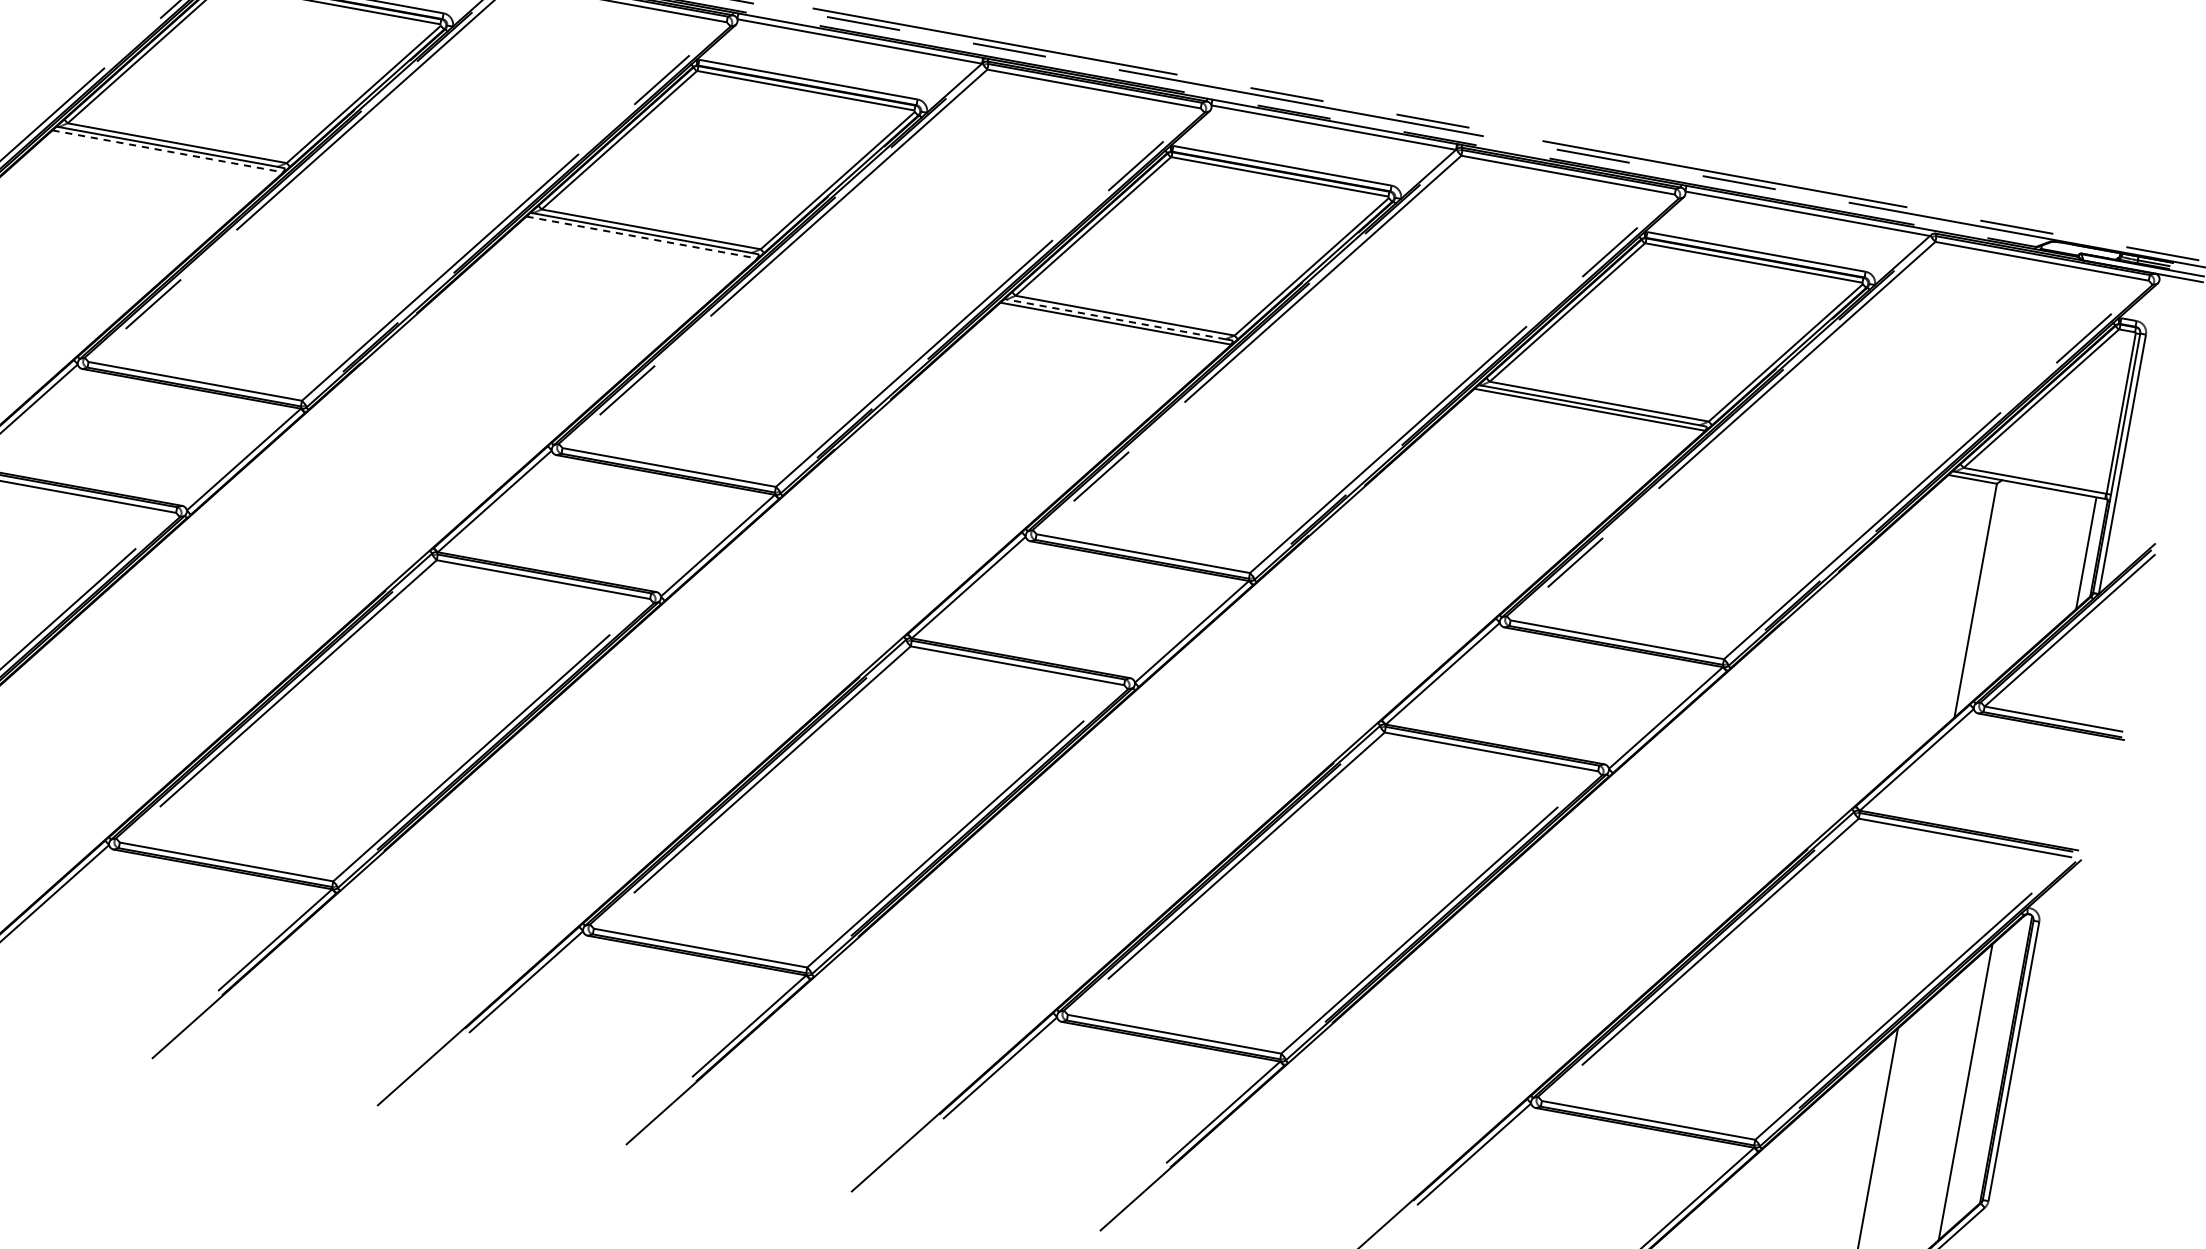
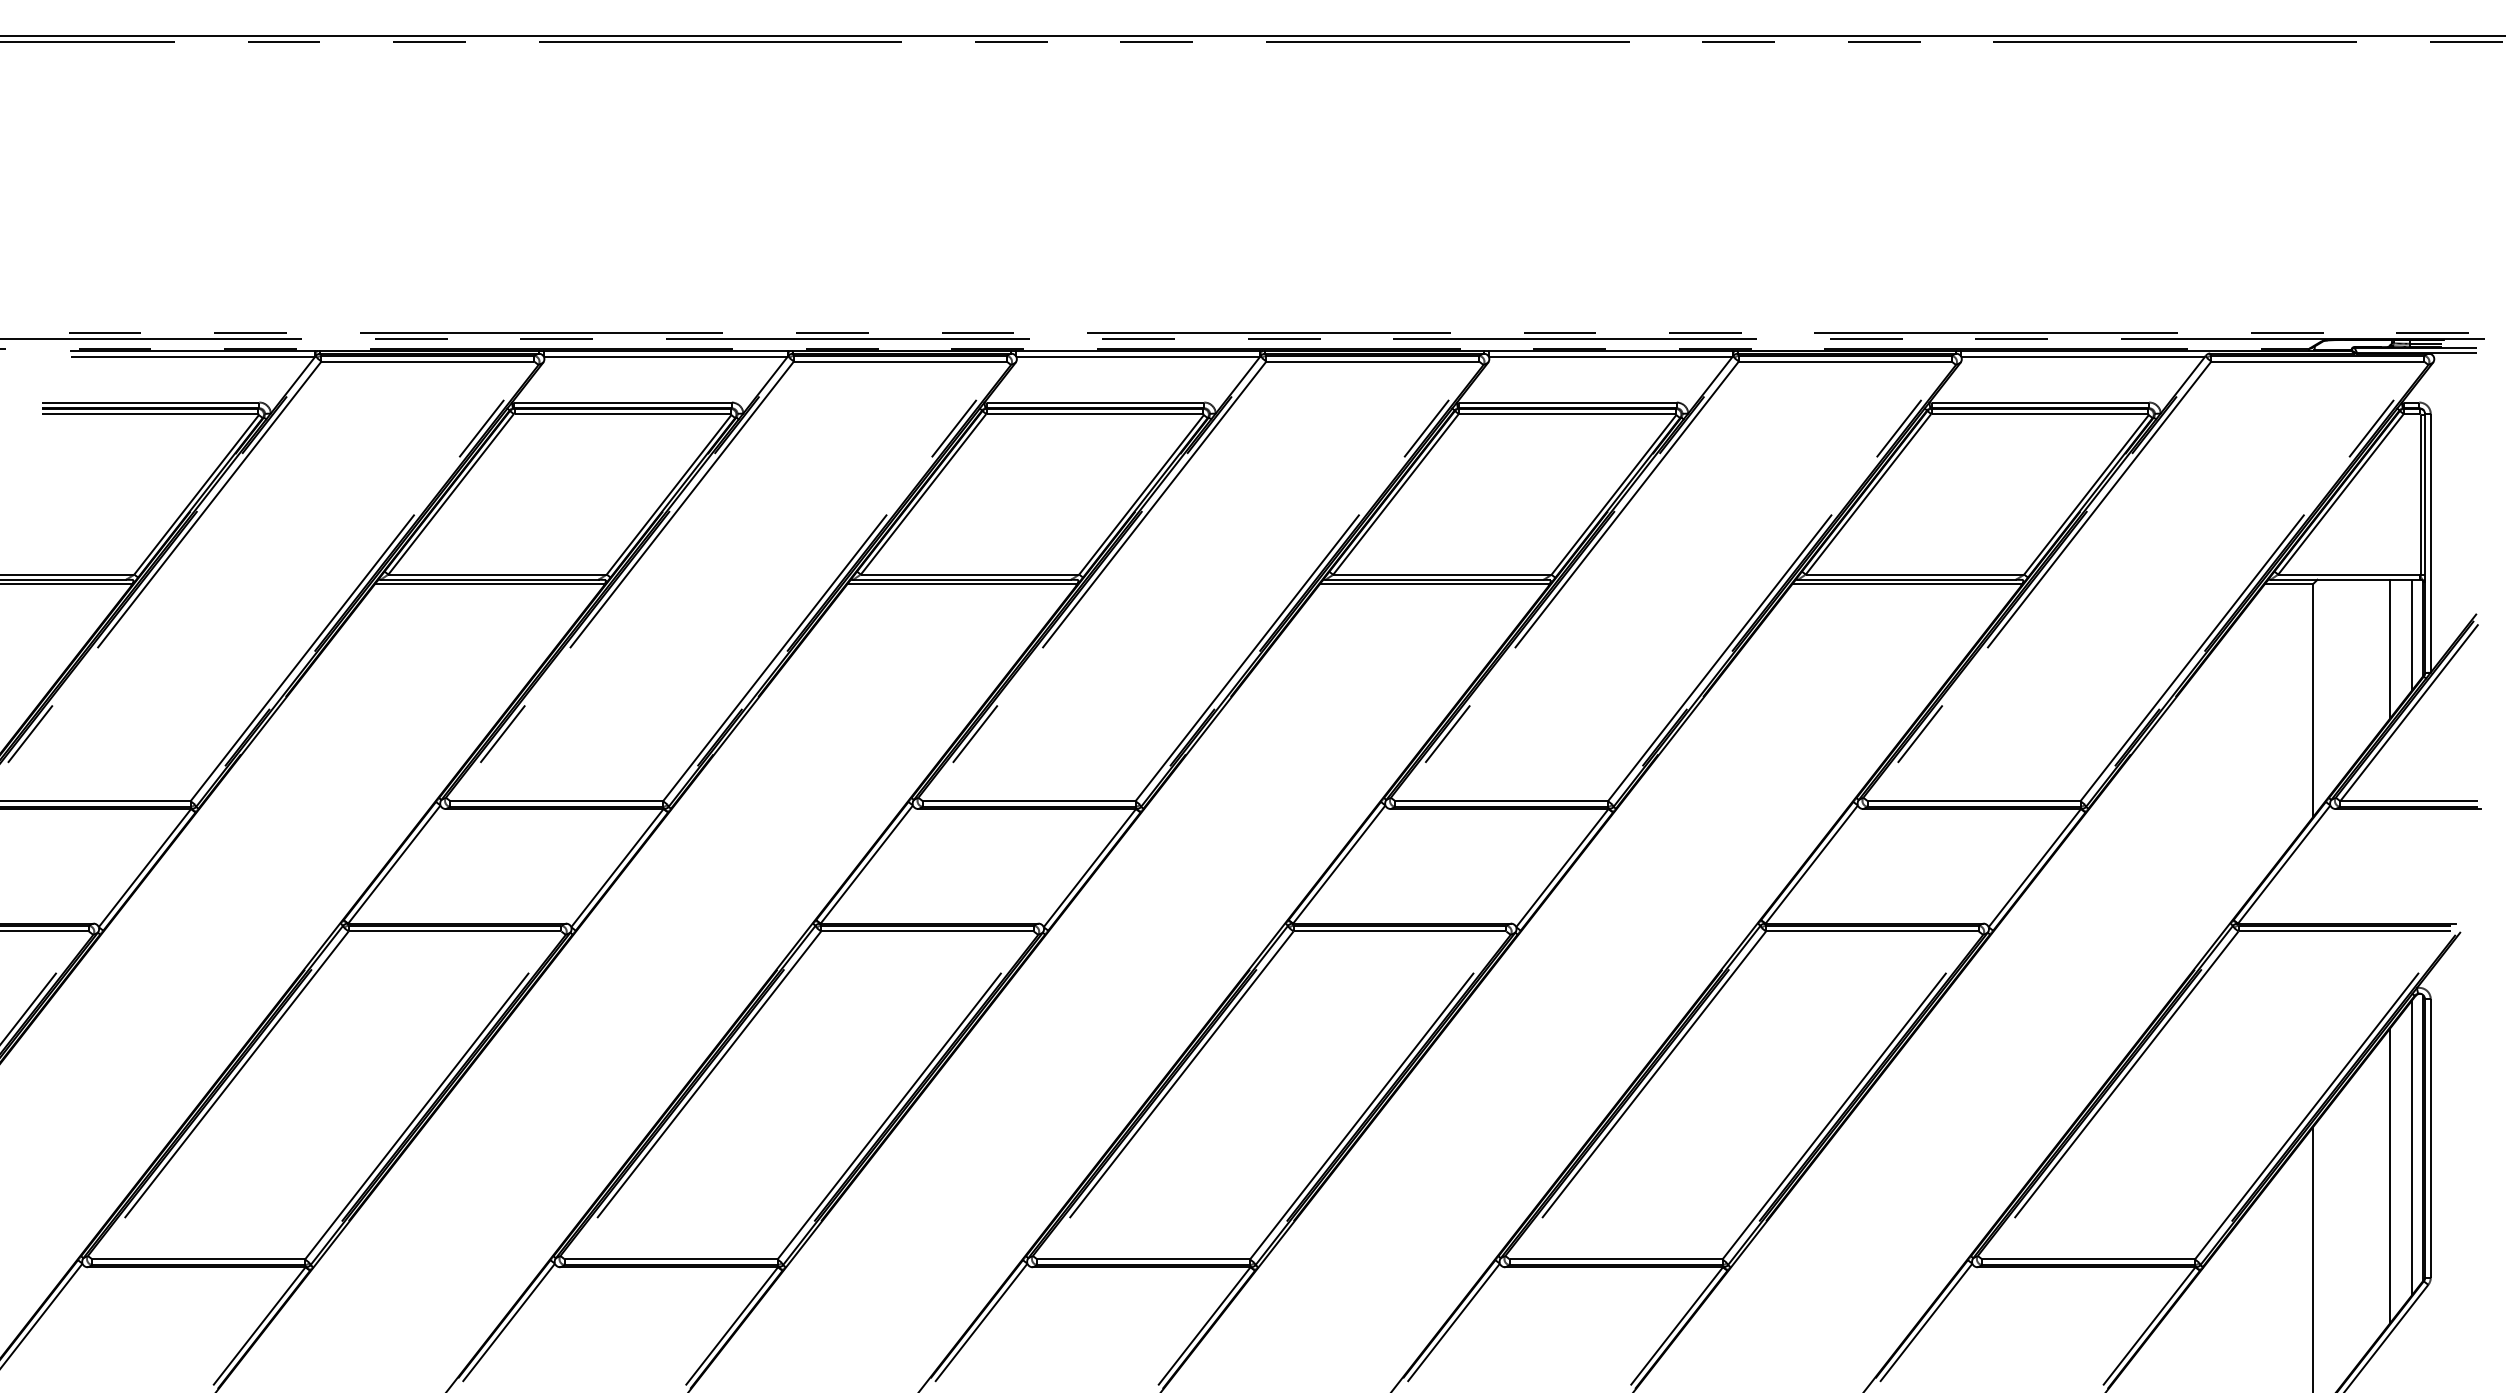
line: (167, 151) -> (489, 584), dashed -> solid
line: (641, 237) -> (962, 584), dashed -> solid
line: (1116, 318) -> (1434, 579), dashed -> solid
line: (2061, 563) -> (2389, 649), added
line: (1992, 1067) -> (2411, 1148), added

